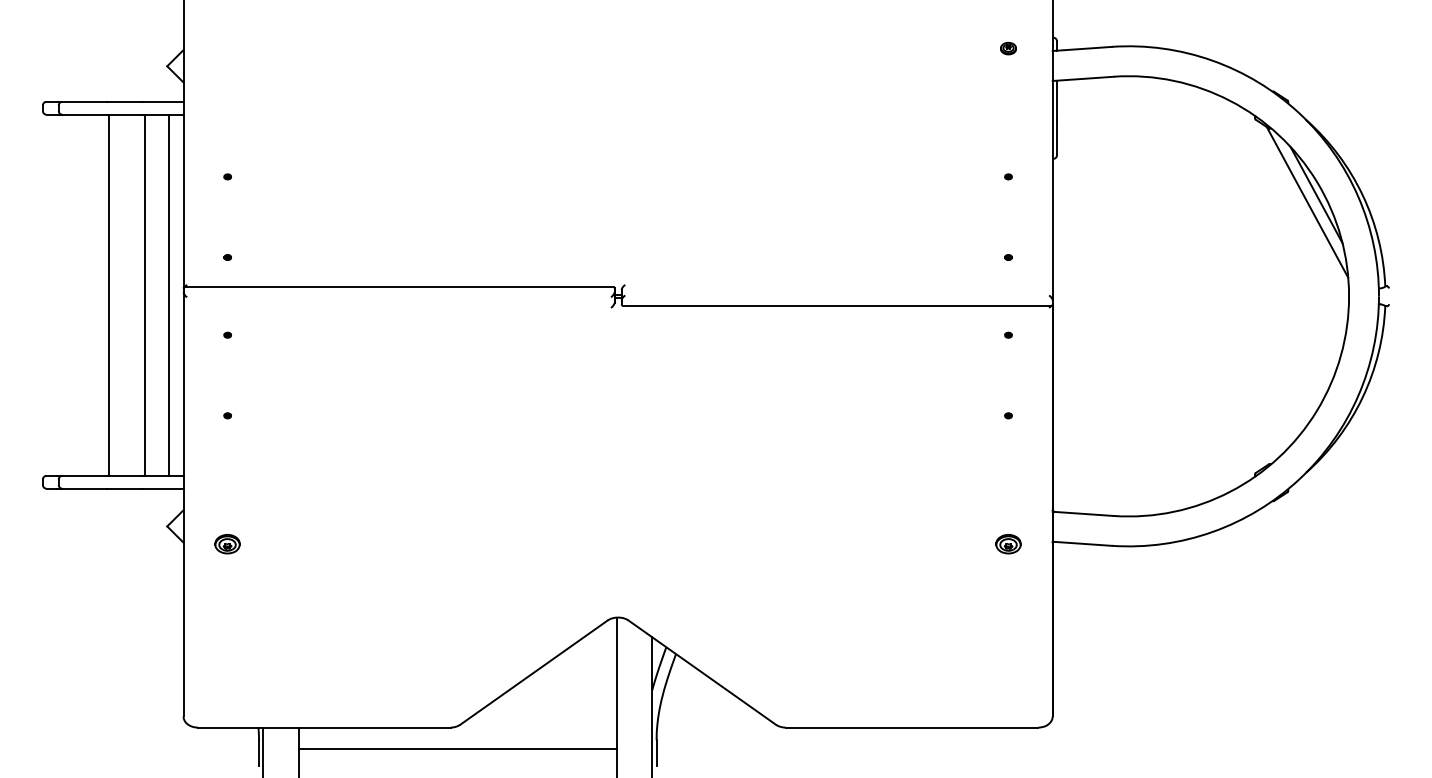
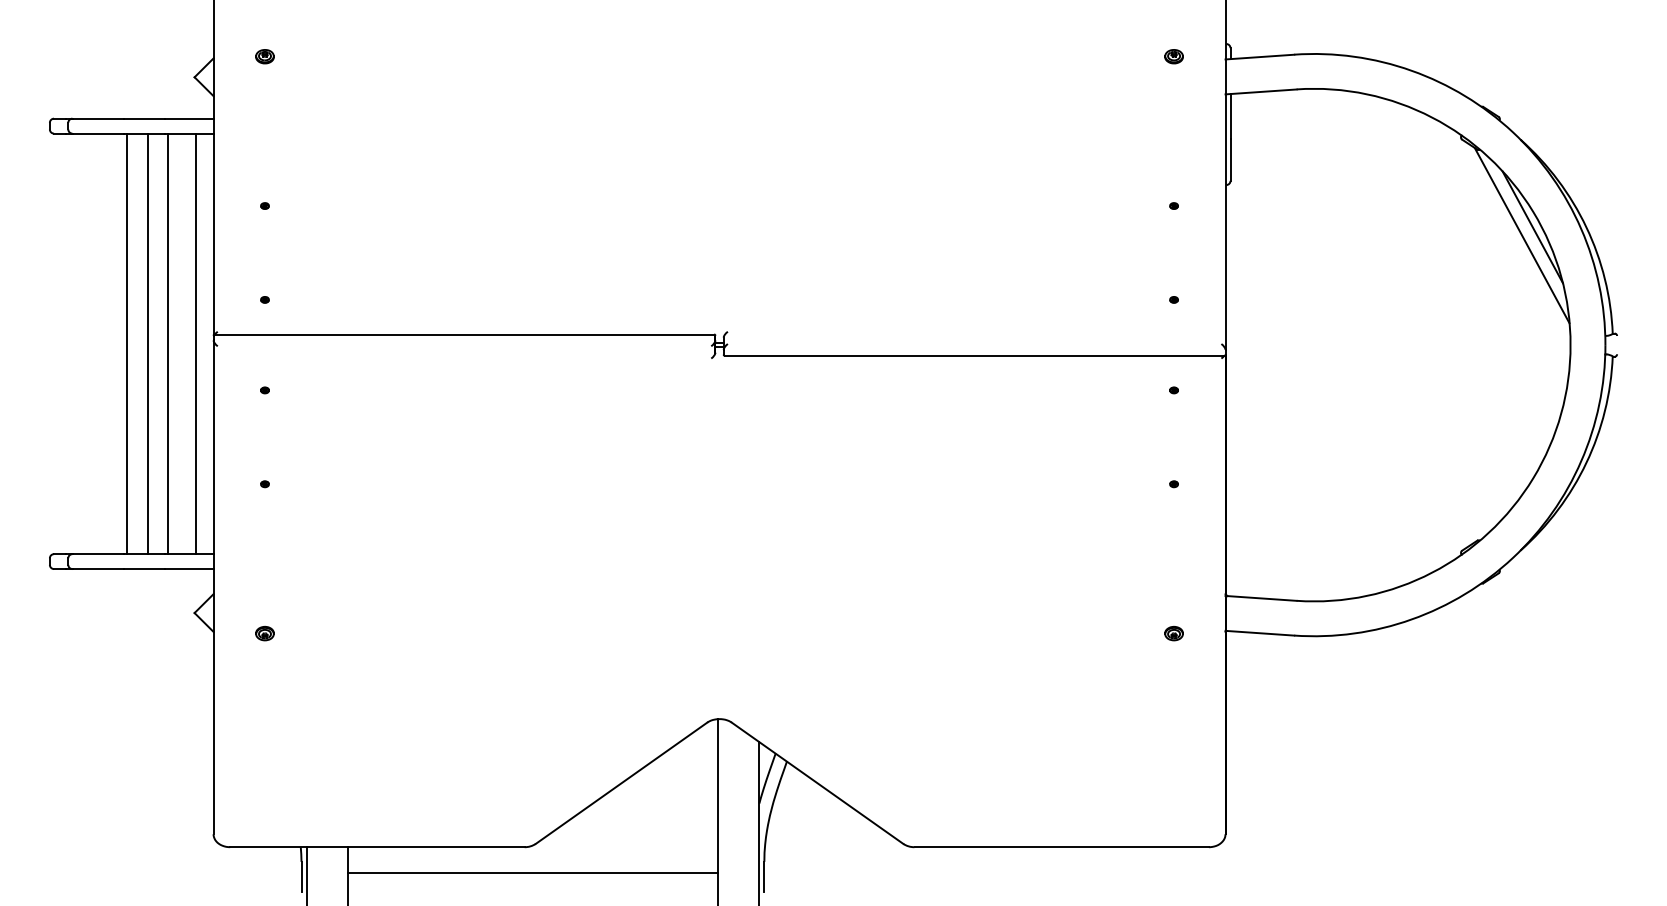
part: (227, 48) -> (264, 56), added
line: (126, 294) -> (147, 342), added
part: (227, 543) -> (264, 632), size x0.62
part: (1008, 543) -> (1174, 632), size x0.62

